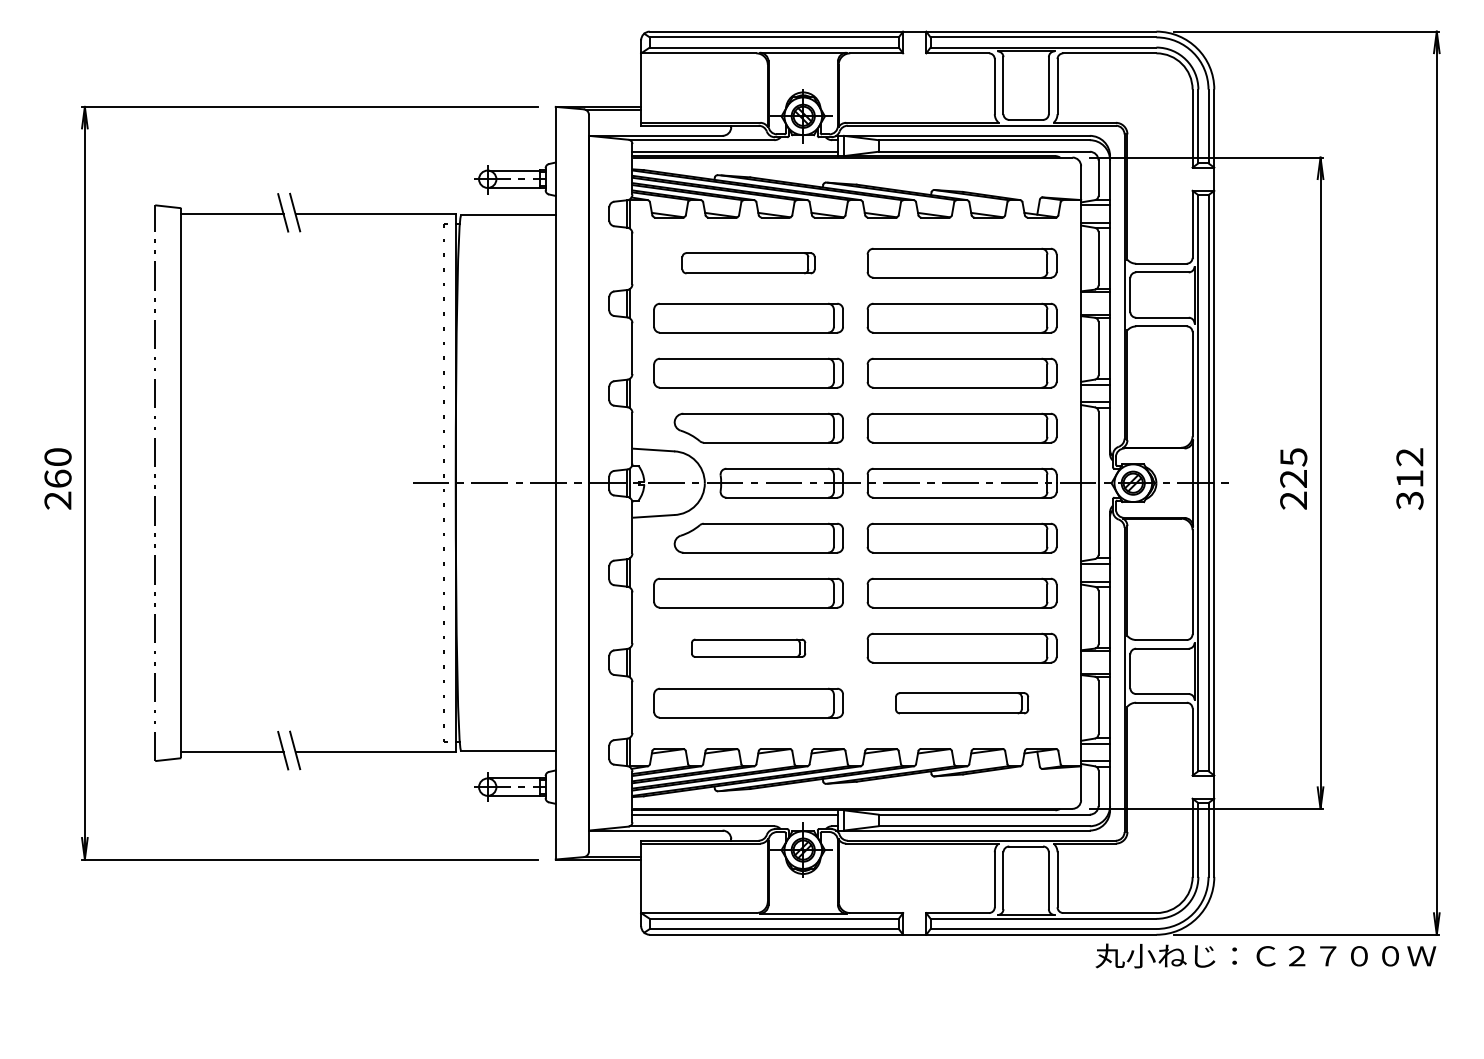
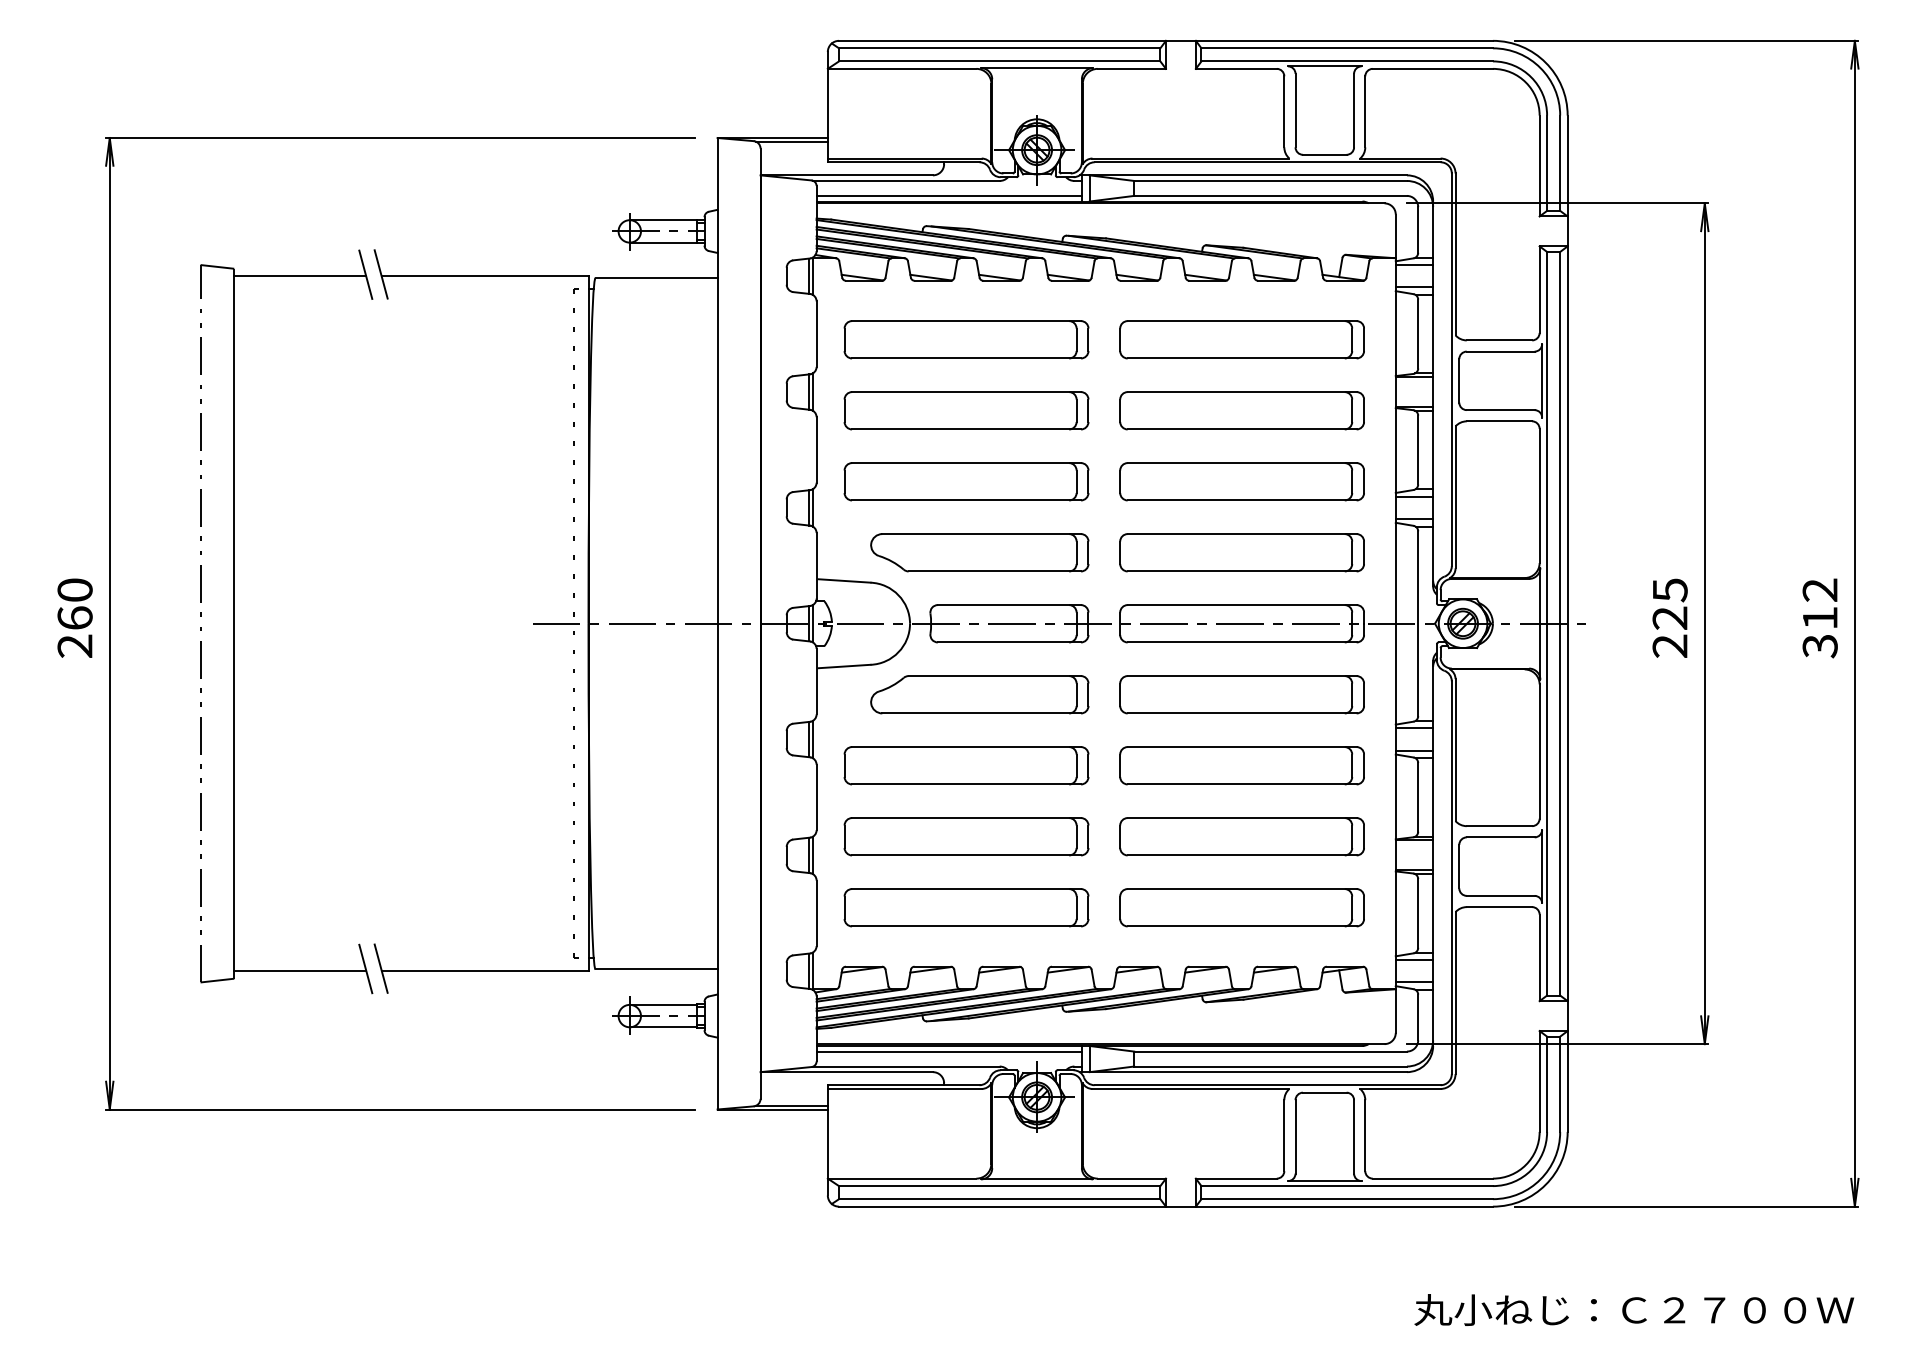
part: (748, 263) -> (966, 339), size x1.43
part: (748, 648) -> (966, 836), size x1.67
part: (961, 703) -> (1241, 907), size x1.43
text: (1266, 955) -> (1634, 1309), moved

